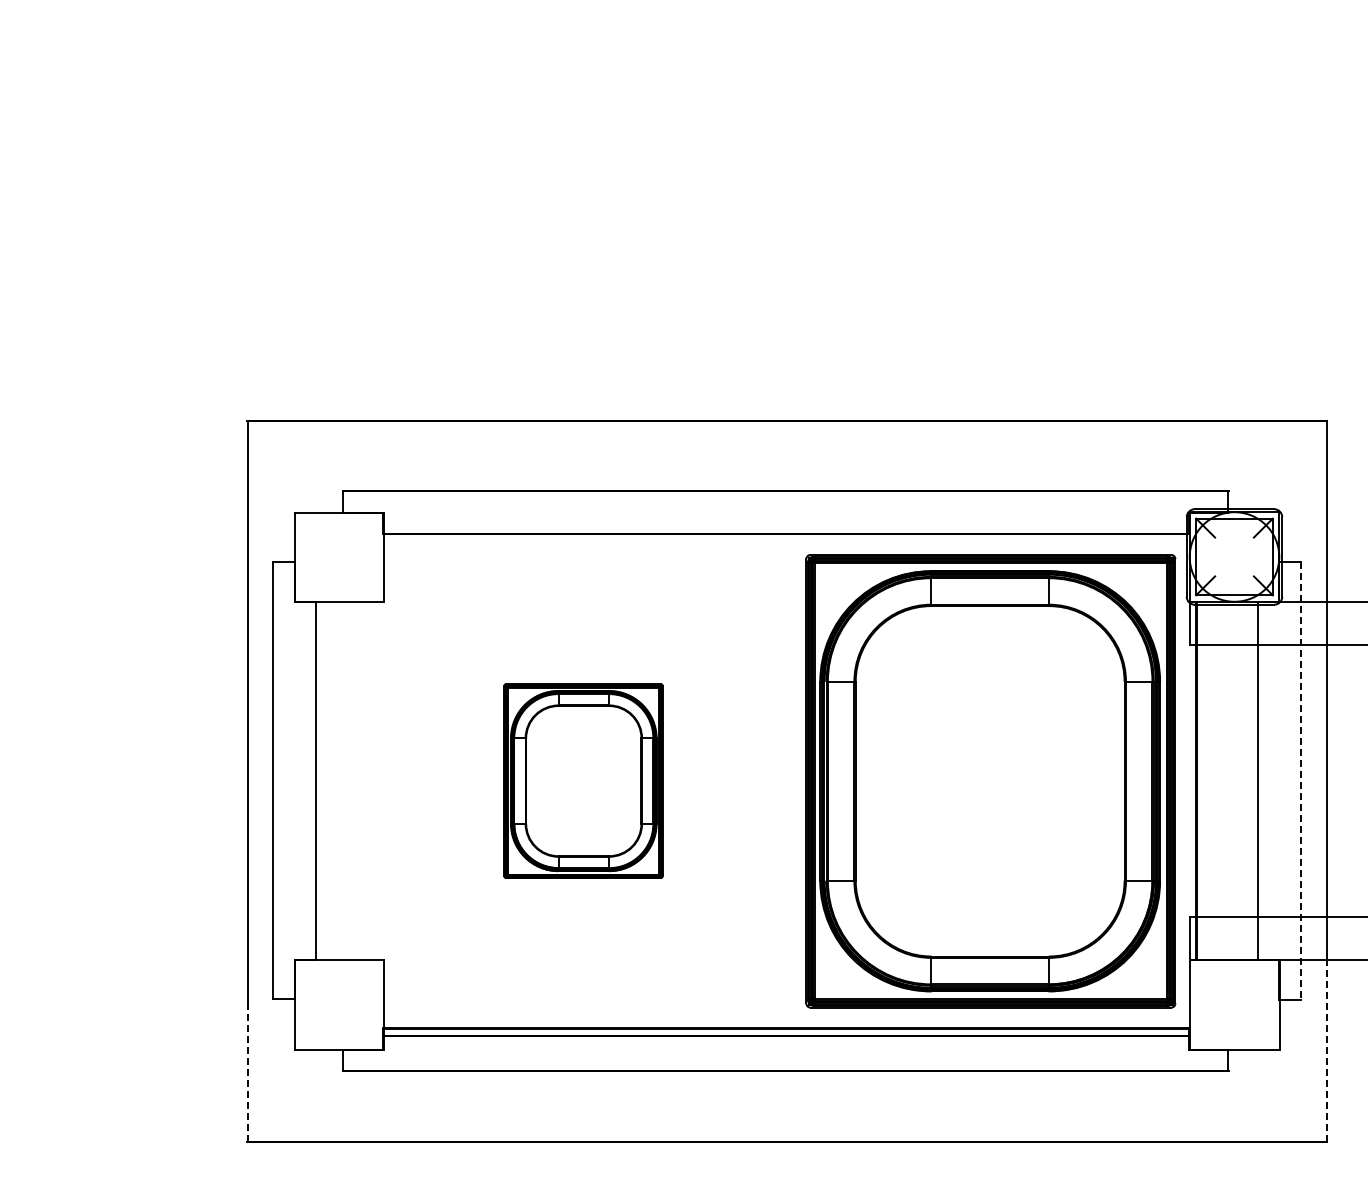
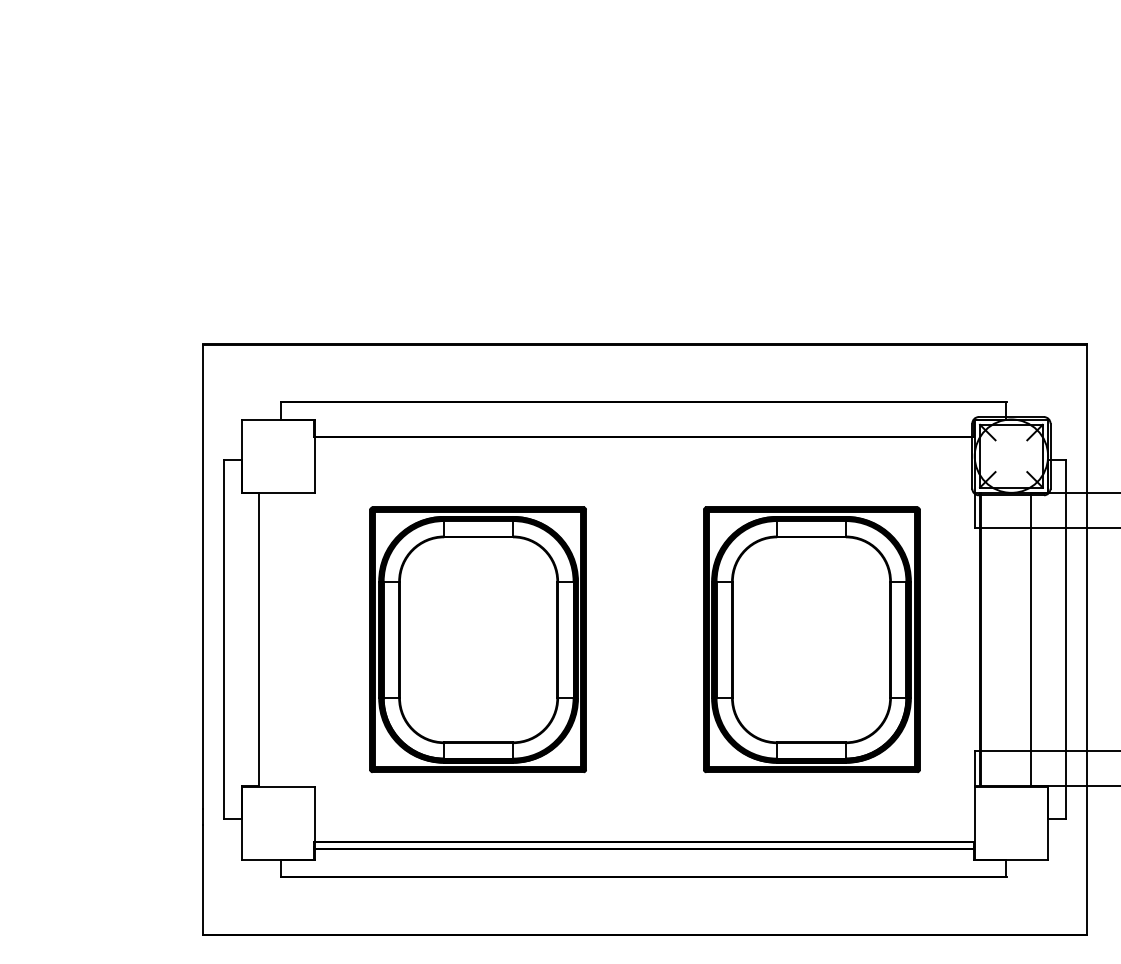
part: (583, 780) -> (478, 639), size x1.67
part: (990, 780) -> (811, 639), size x0.71
line: (1300, 780) -> (1065, 639), dashed -> solid
line: (1326, 1050) -> (1086, 860), dashed -> solid
line: (247, 1074) -> (202, 880), dashed -> solid

